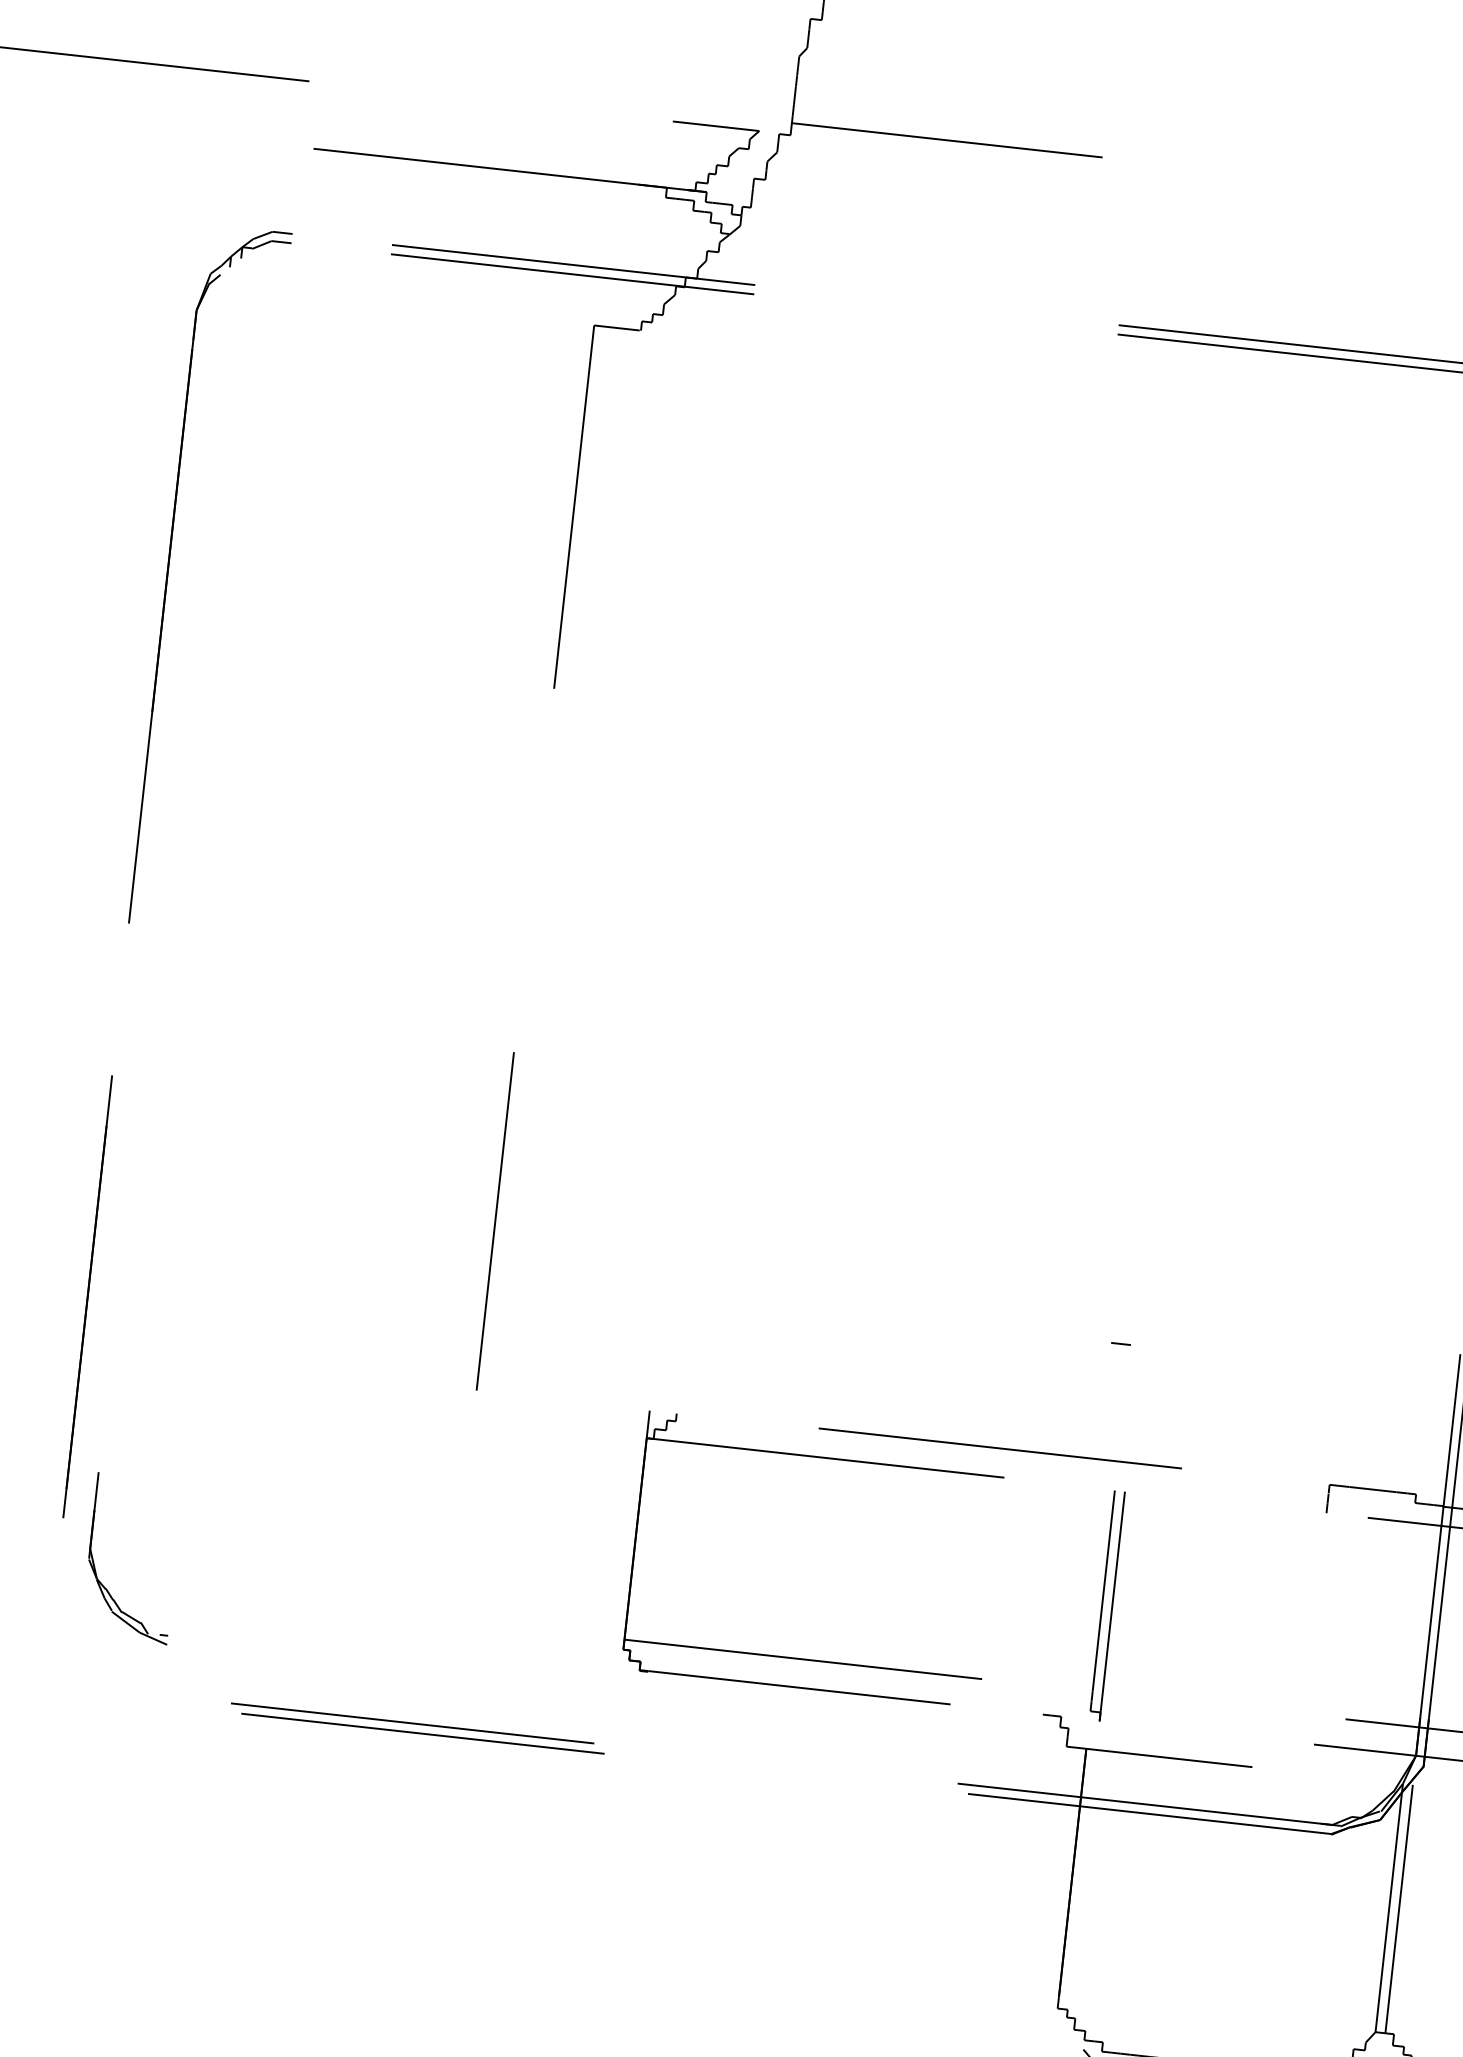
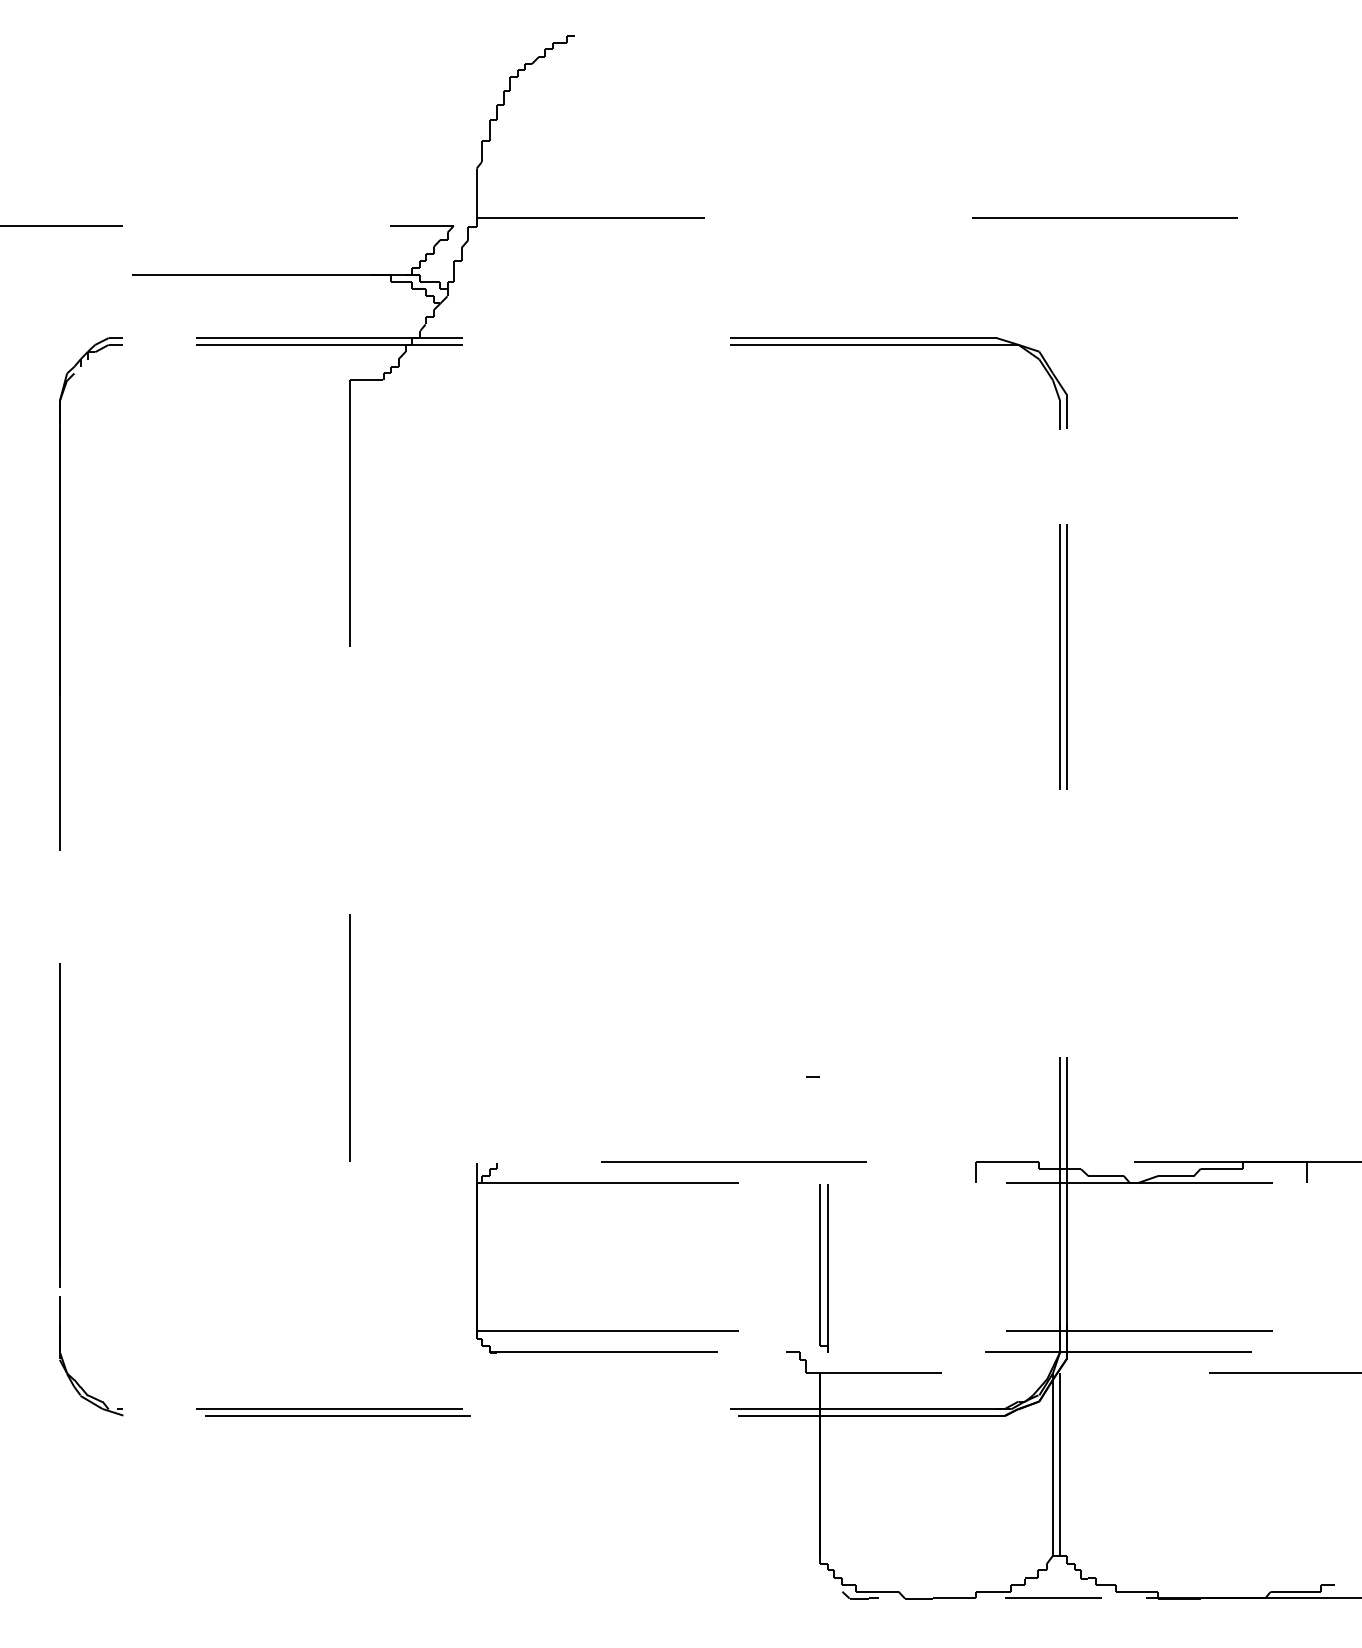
part: (96, 1570) -> (66, 1367), moved

